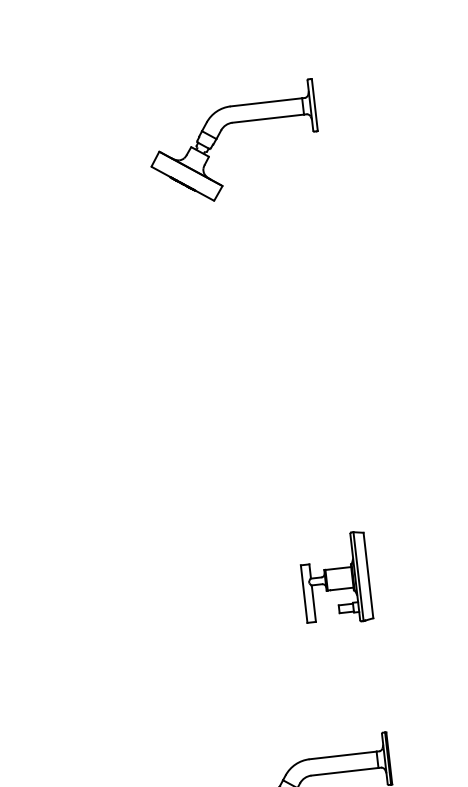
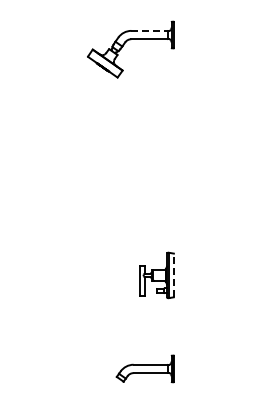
line: (268, 101) -> (150, 30), solid -> dashed
line: (367, 575) -> (173, 275), solid -> dashed

